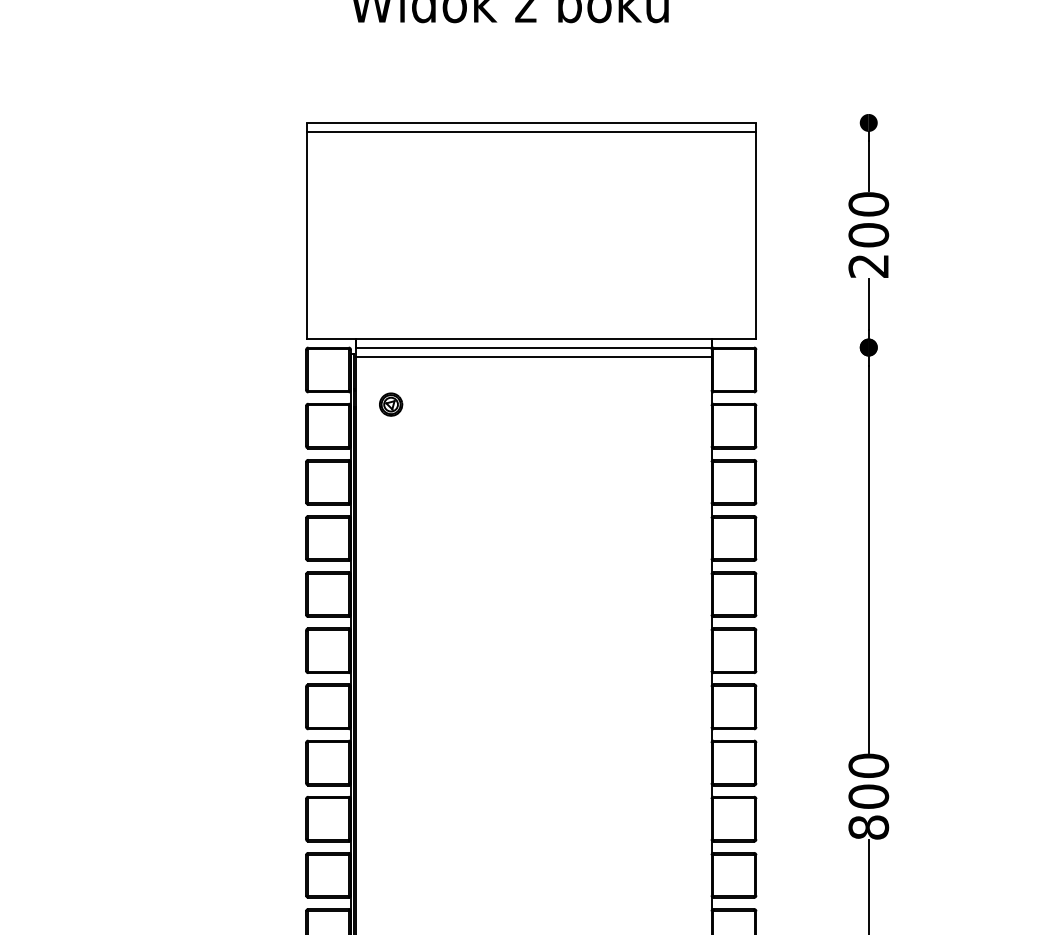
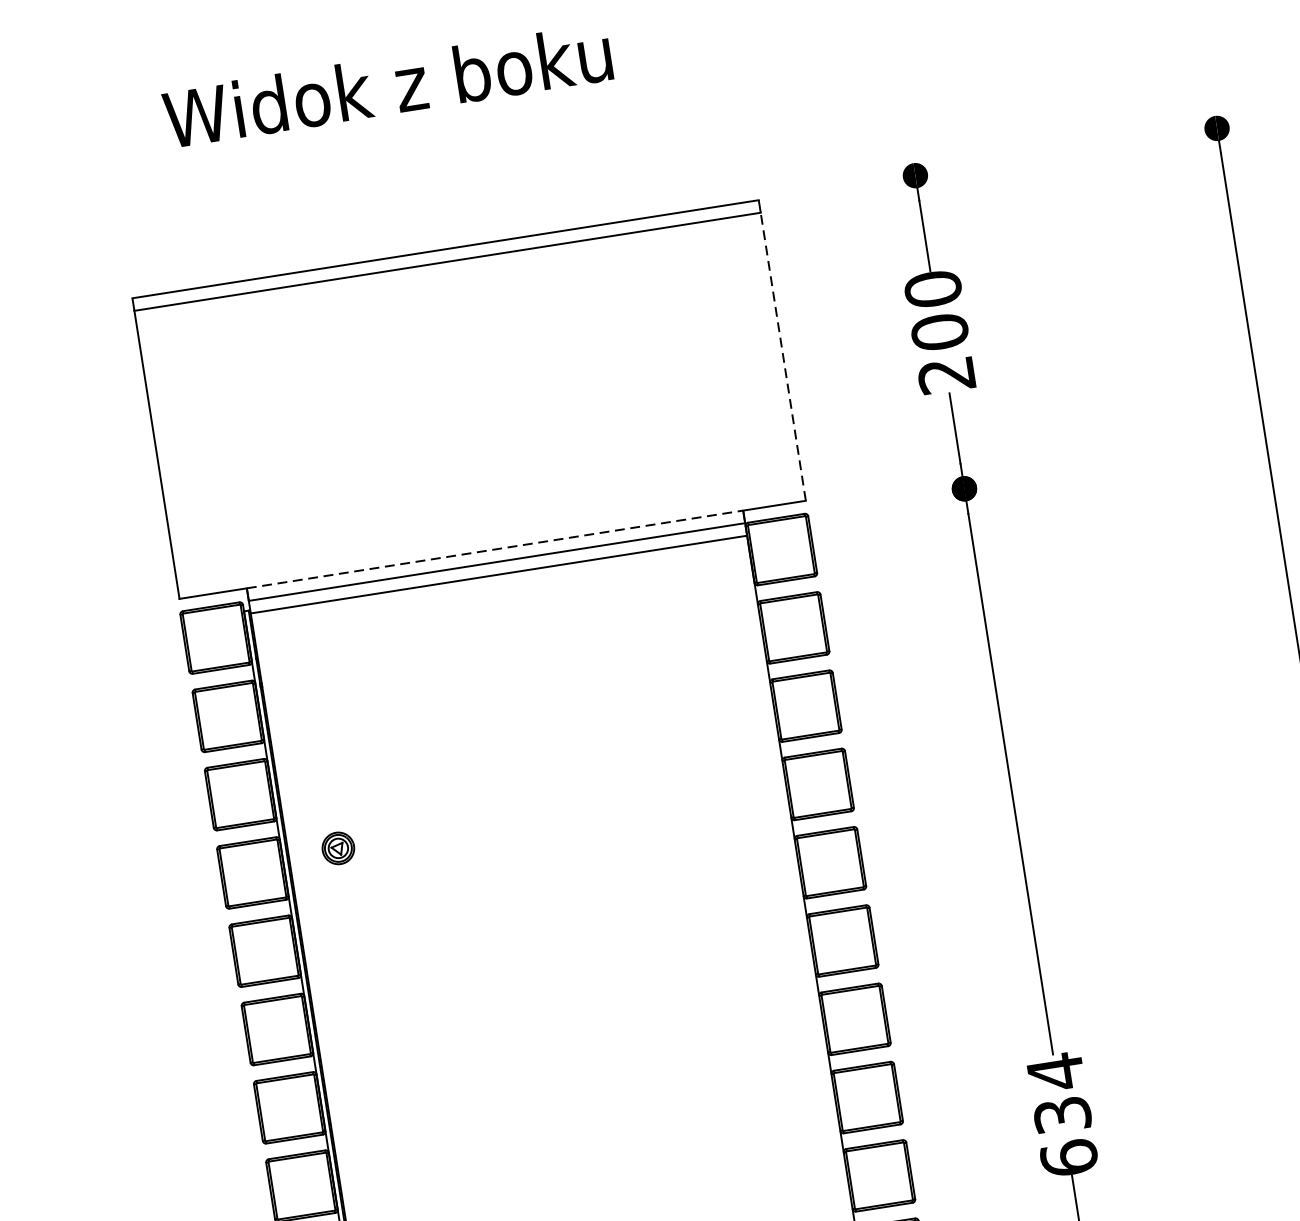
line: (756, 234) -> (783, 355), solid -> dashed
line: (533, 338) -> (495, 549), solid -> dashed
part: (391, 404) -> (338, 848), moved
text: (868, 796) -> (1062, 1114), 800 -> 634

